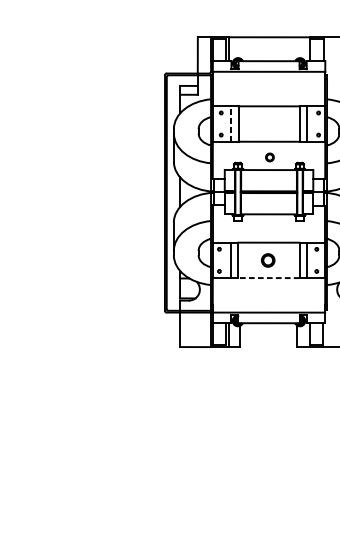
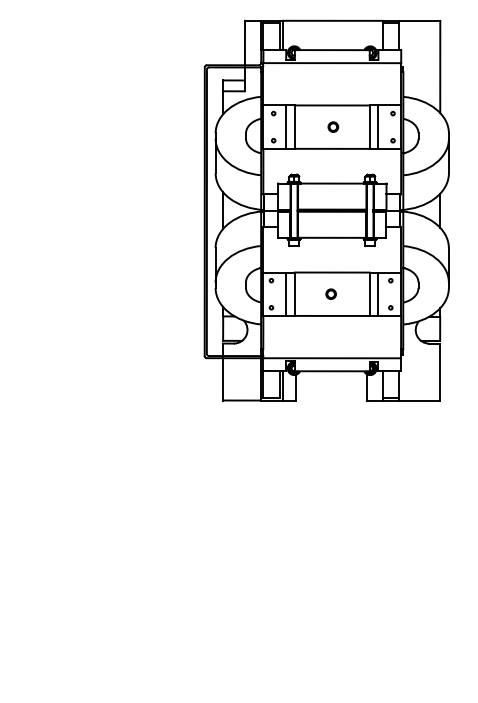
line: (231, 124) -> (286, 127), dashed -> solid
part: (270, 156) -> (333, 126), moved
part: (267, 259) -> (330, 293), size x0.62
line: (268, 277) -> (331, 315), dashed -> solid

